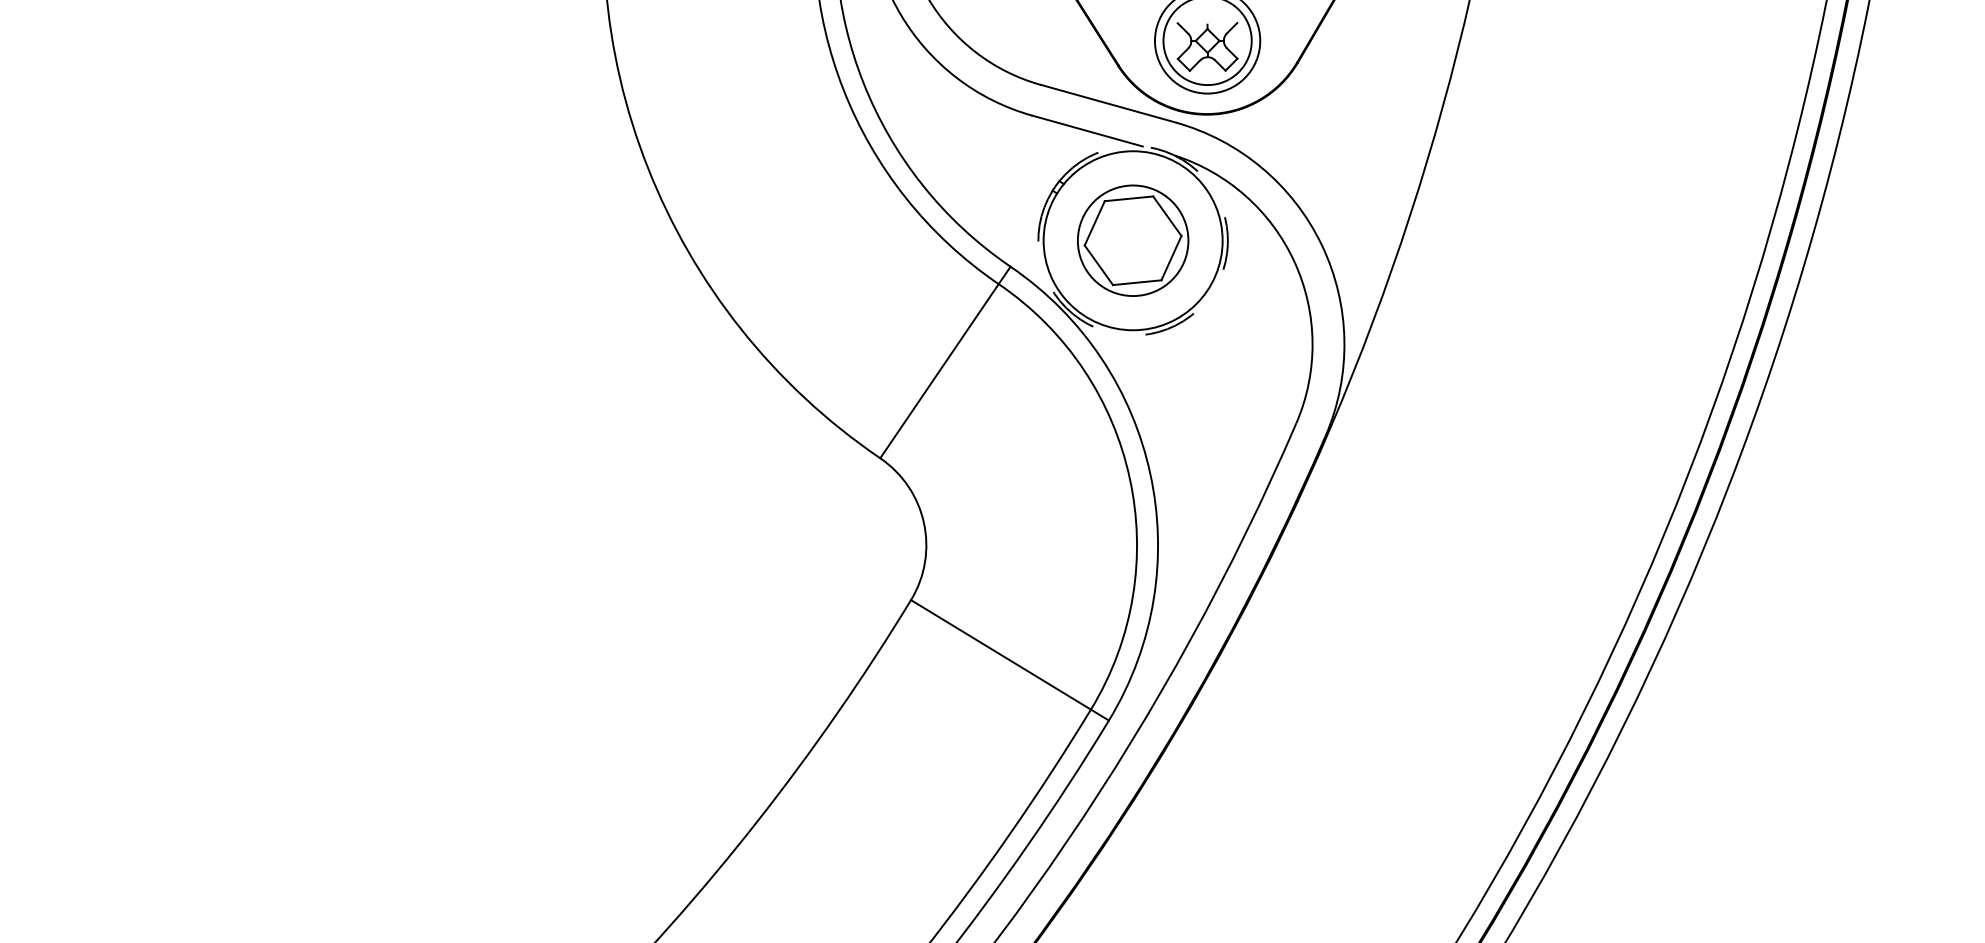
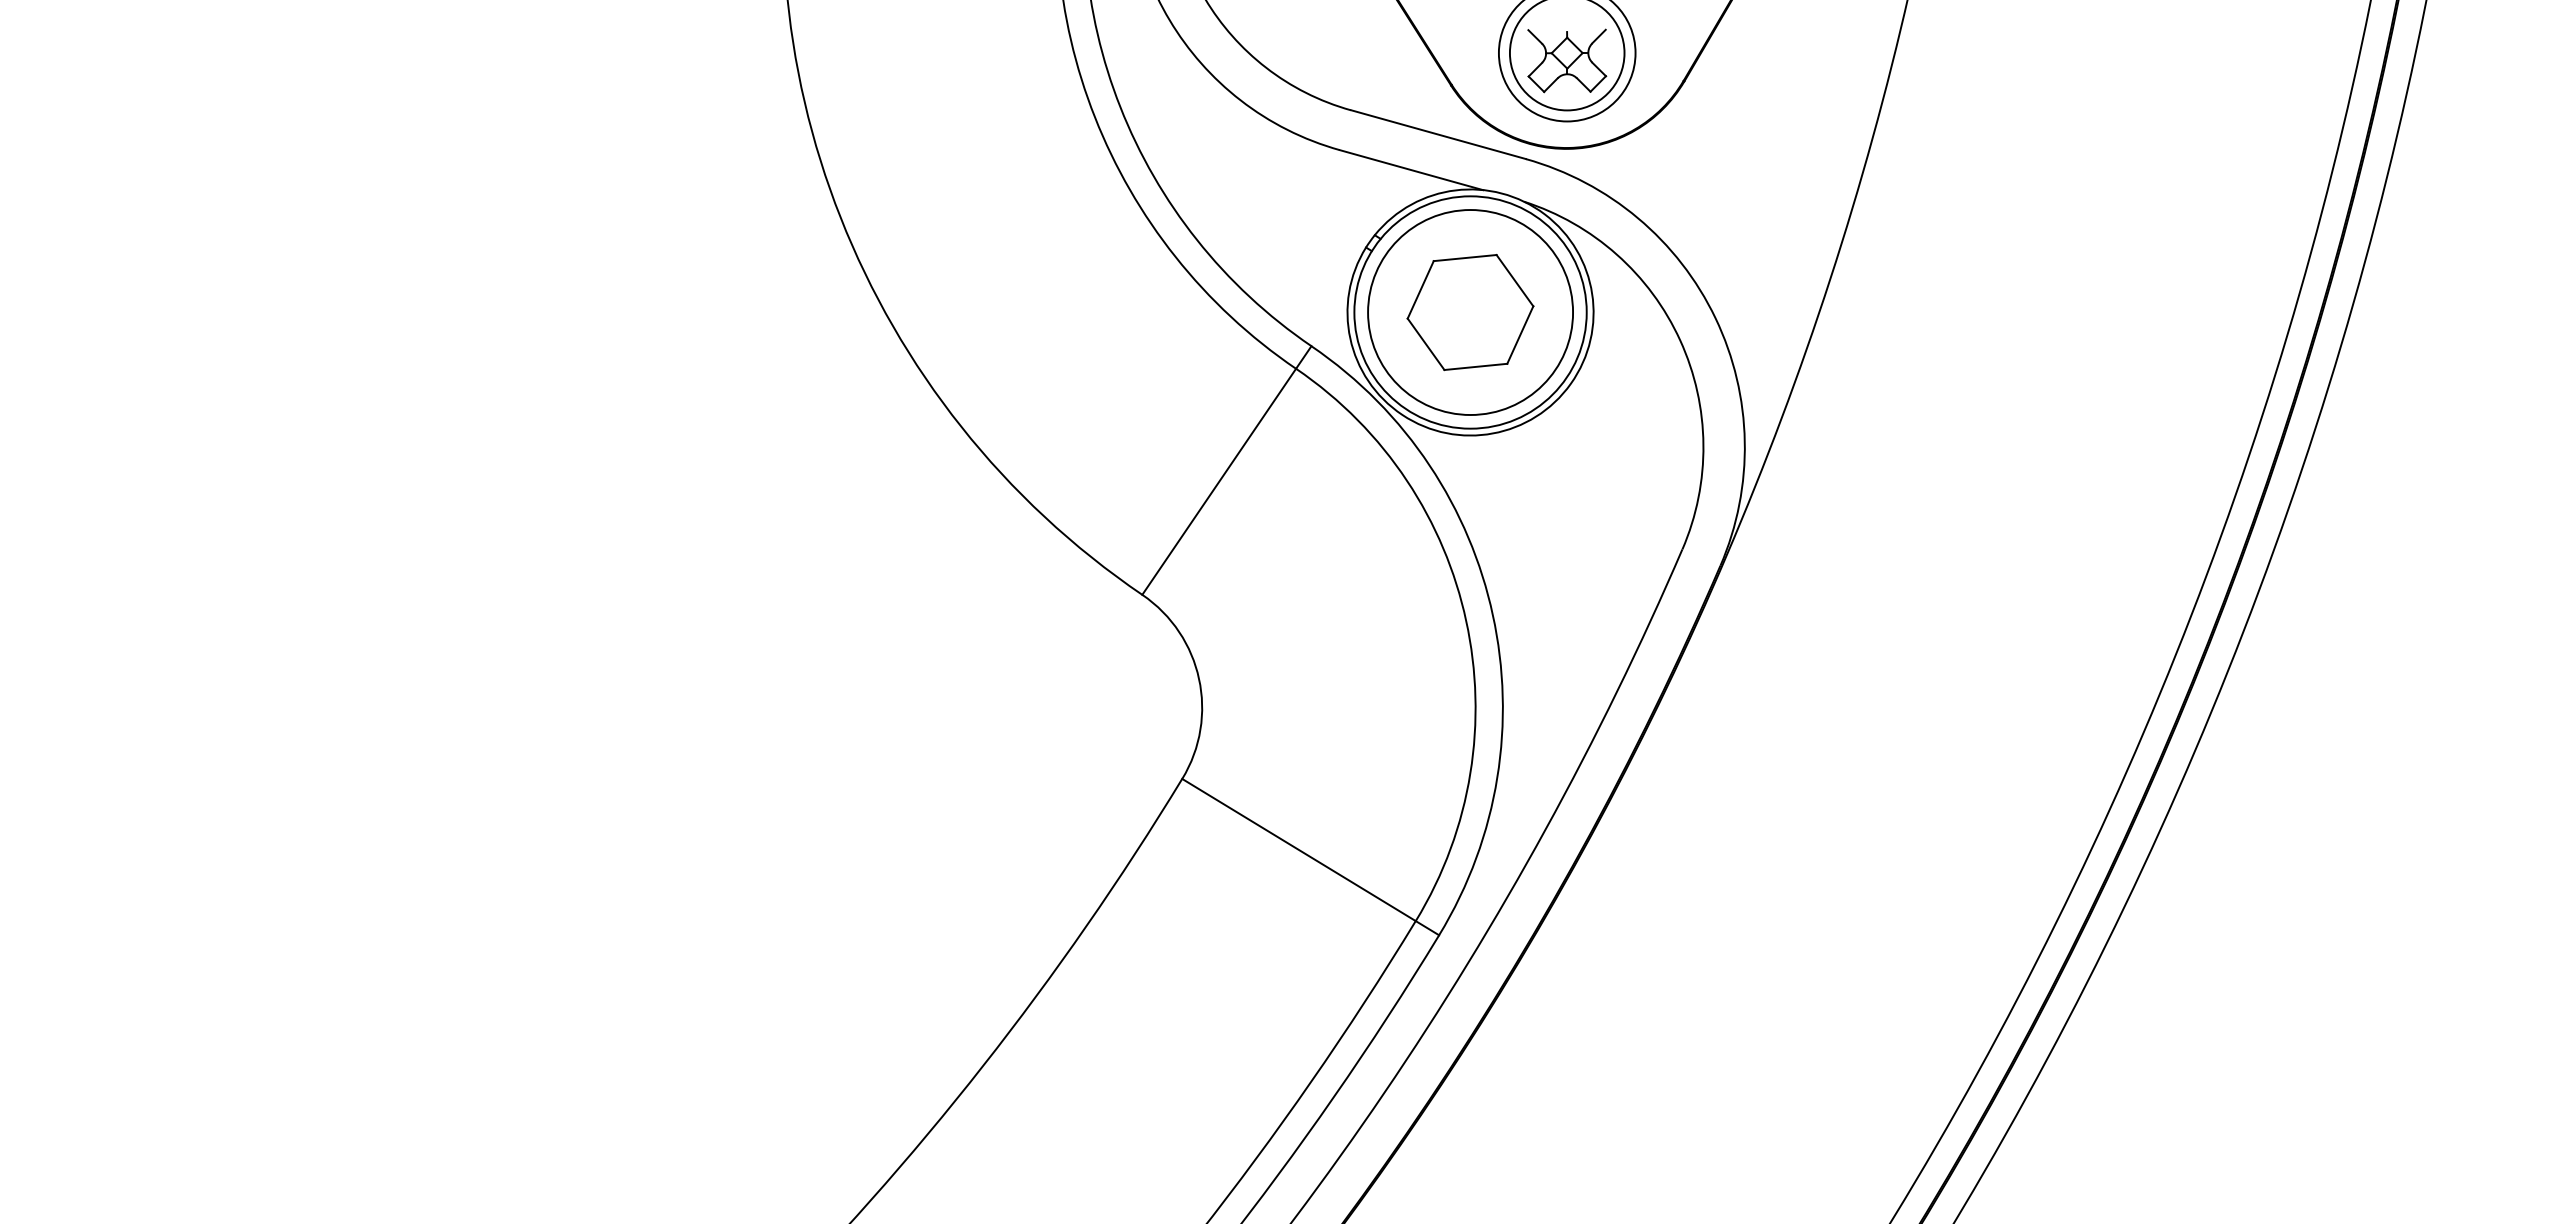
circle: (1133, 240) -> (1470, 312), size x1.43
arc: (1210, 295) -> (1570, 383), dashed -> solid

